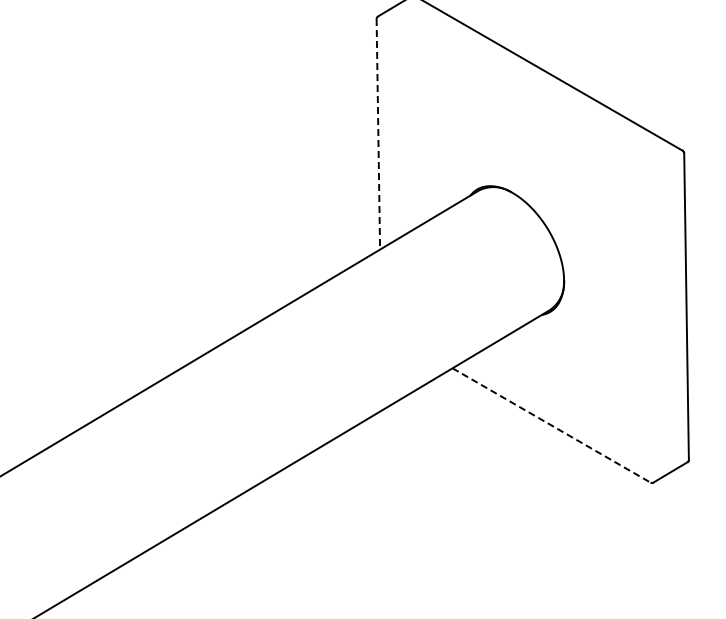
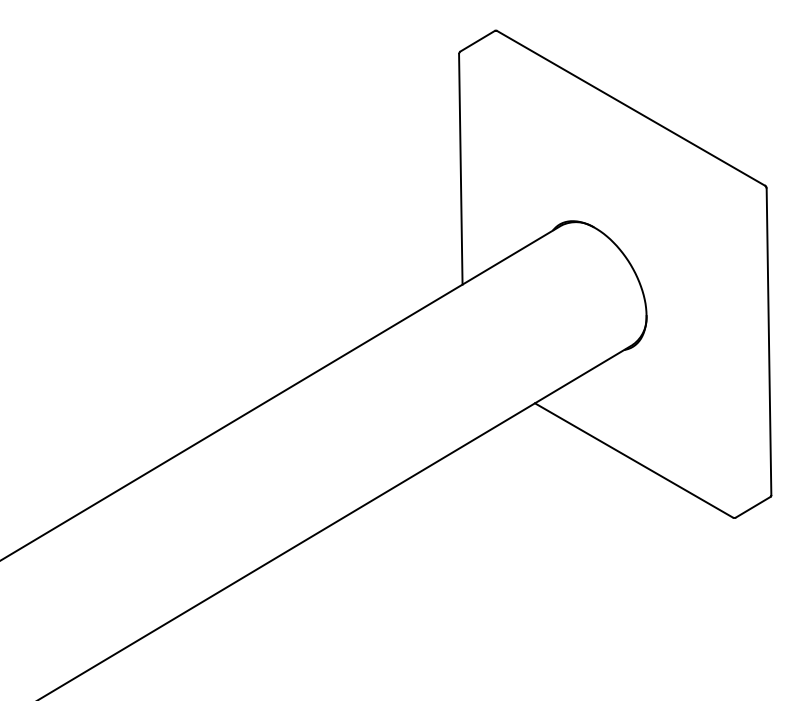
line: (378, 134) -> (460, 169), dashed -> solid
line: (552, 425) -> (634, 460), dashed -> solid

